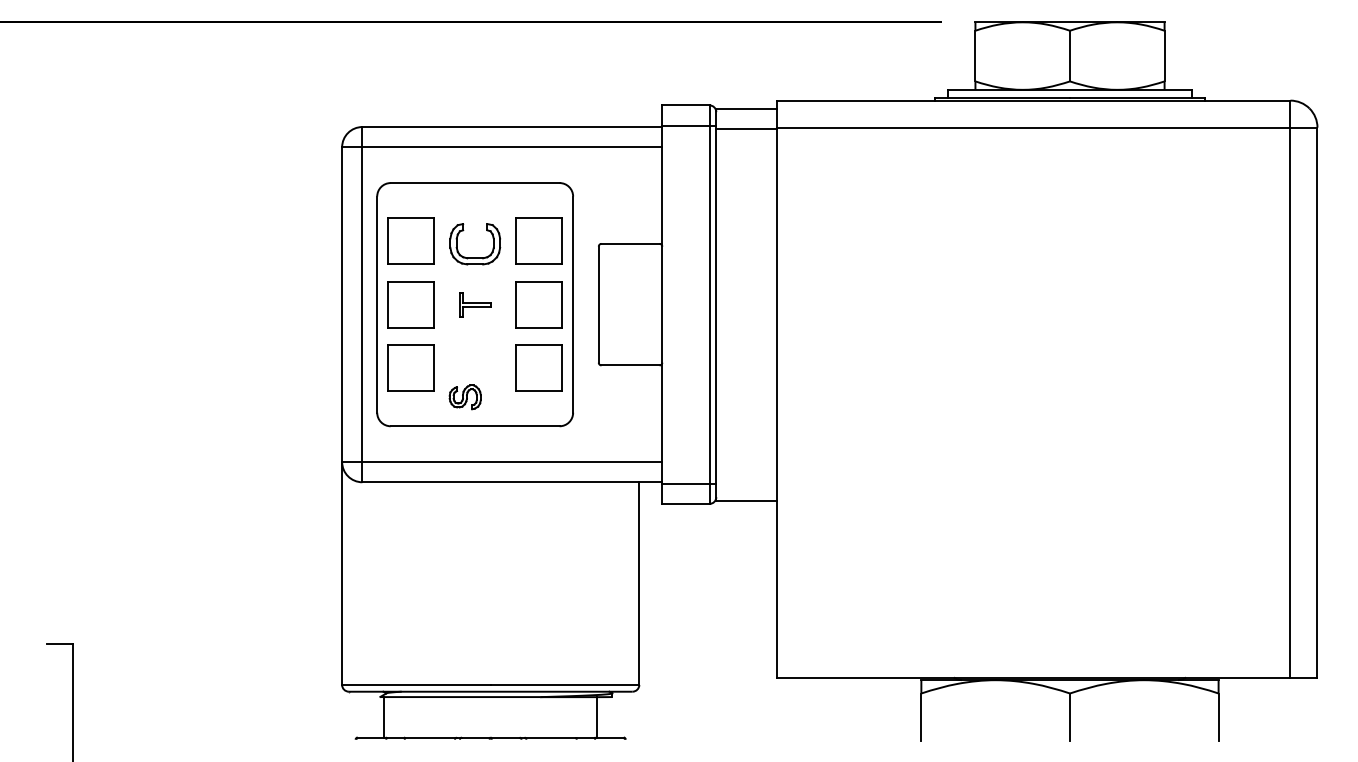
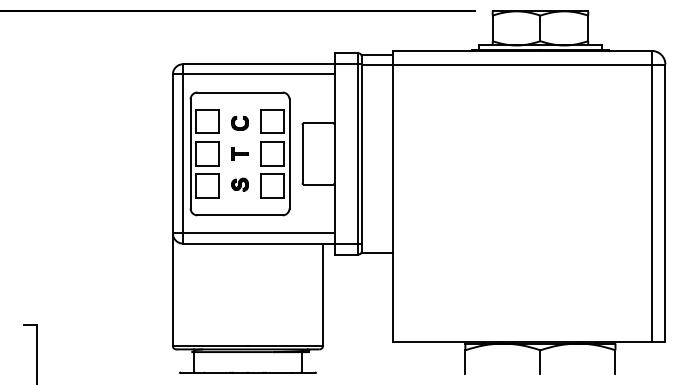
part: (474, 242) -> (239, 122), size x0.62
part: (464, 396) -> (239, 184), moved

